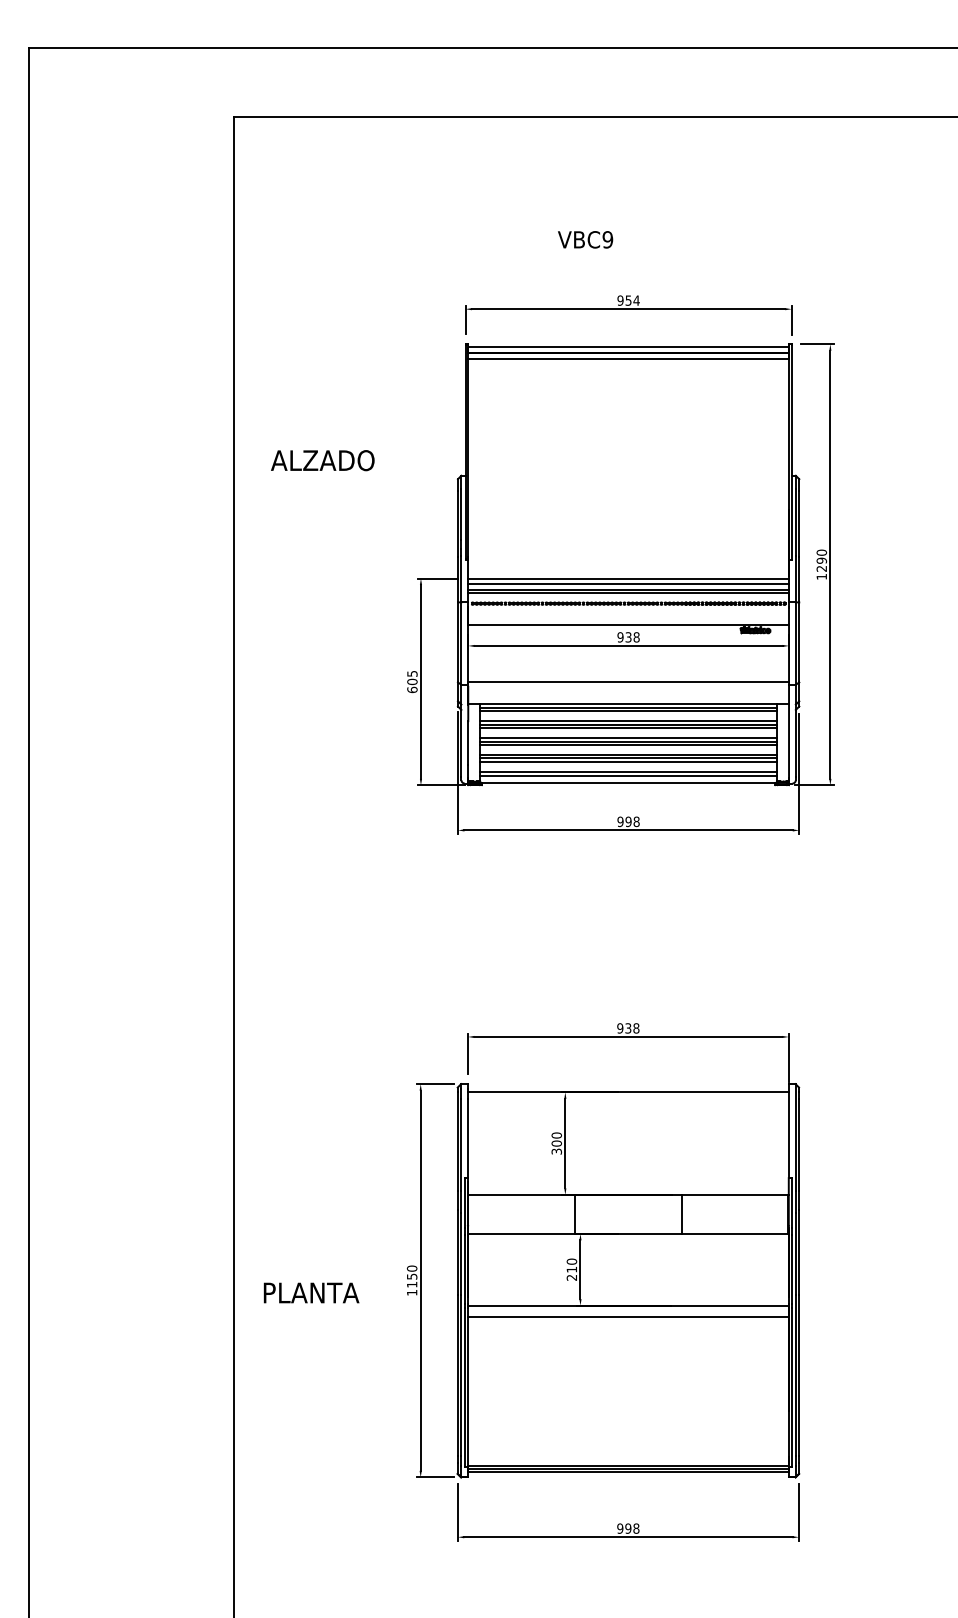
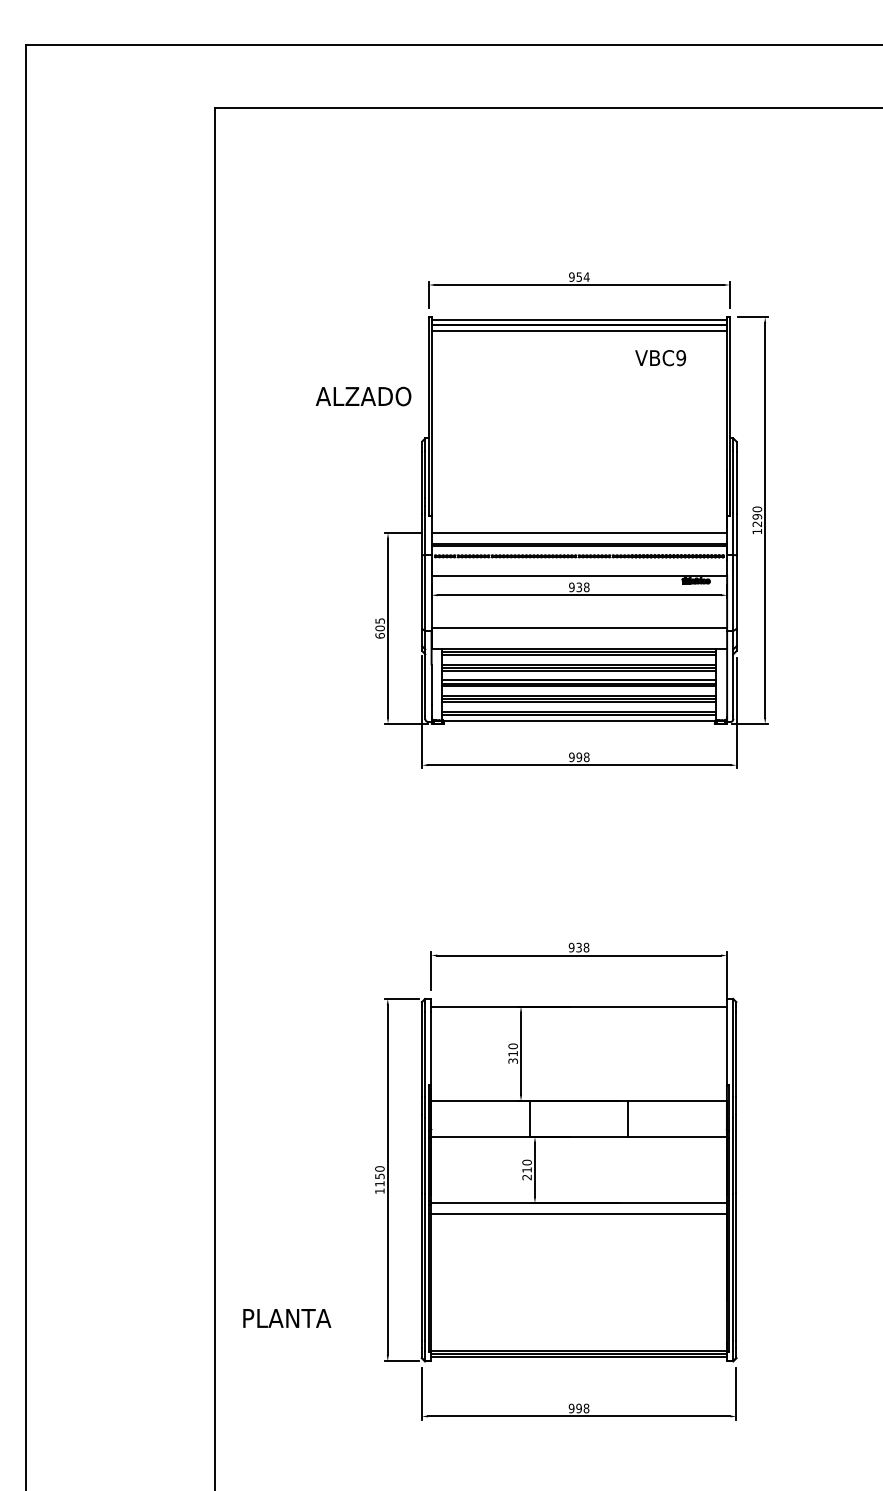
text: (585, 240) -> (660, 358), moved
text: (322, 460) -> (363, 396), moved
line: (628, 584) -> (579, 538), removed
text: (556, 1143) -> (512, 1053), 300 -> 310
text: (311, 1293) -> (287, 1318), moved

